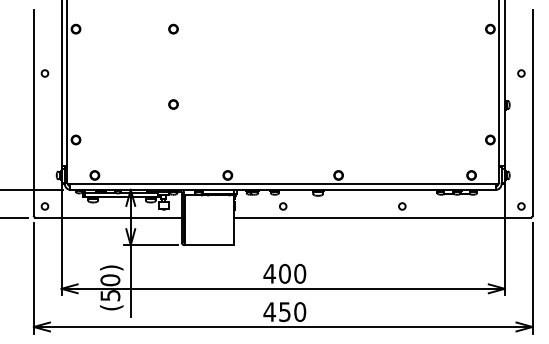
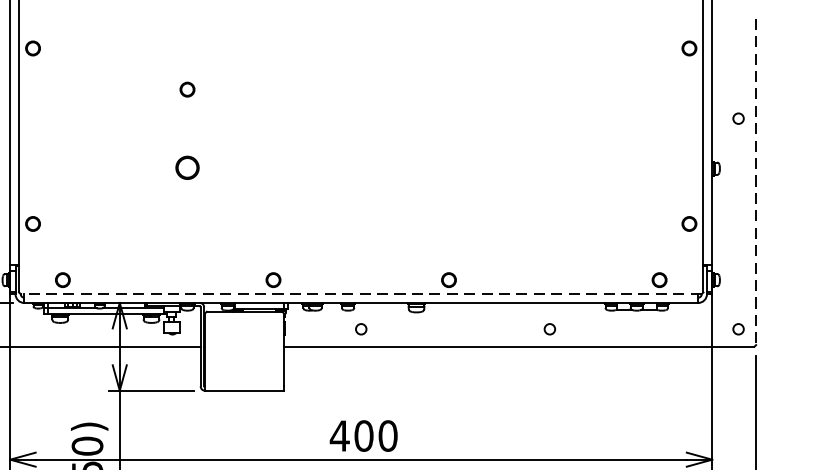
part: (173, 28) -> (187, 88), moved
part: (173, 104) -> (187, 167), size x1.6
line: (532, 113) -> (756, 182), solid -> dashed
line: (283, 184) -> (361, 294), solid -> dashed

